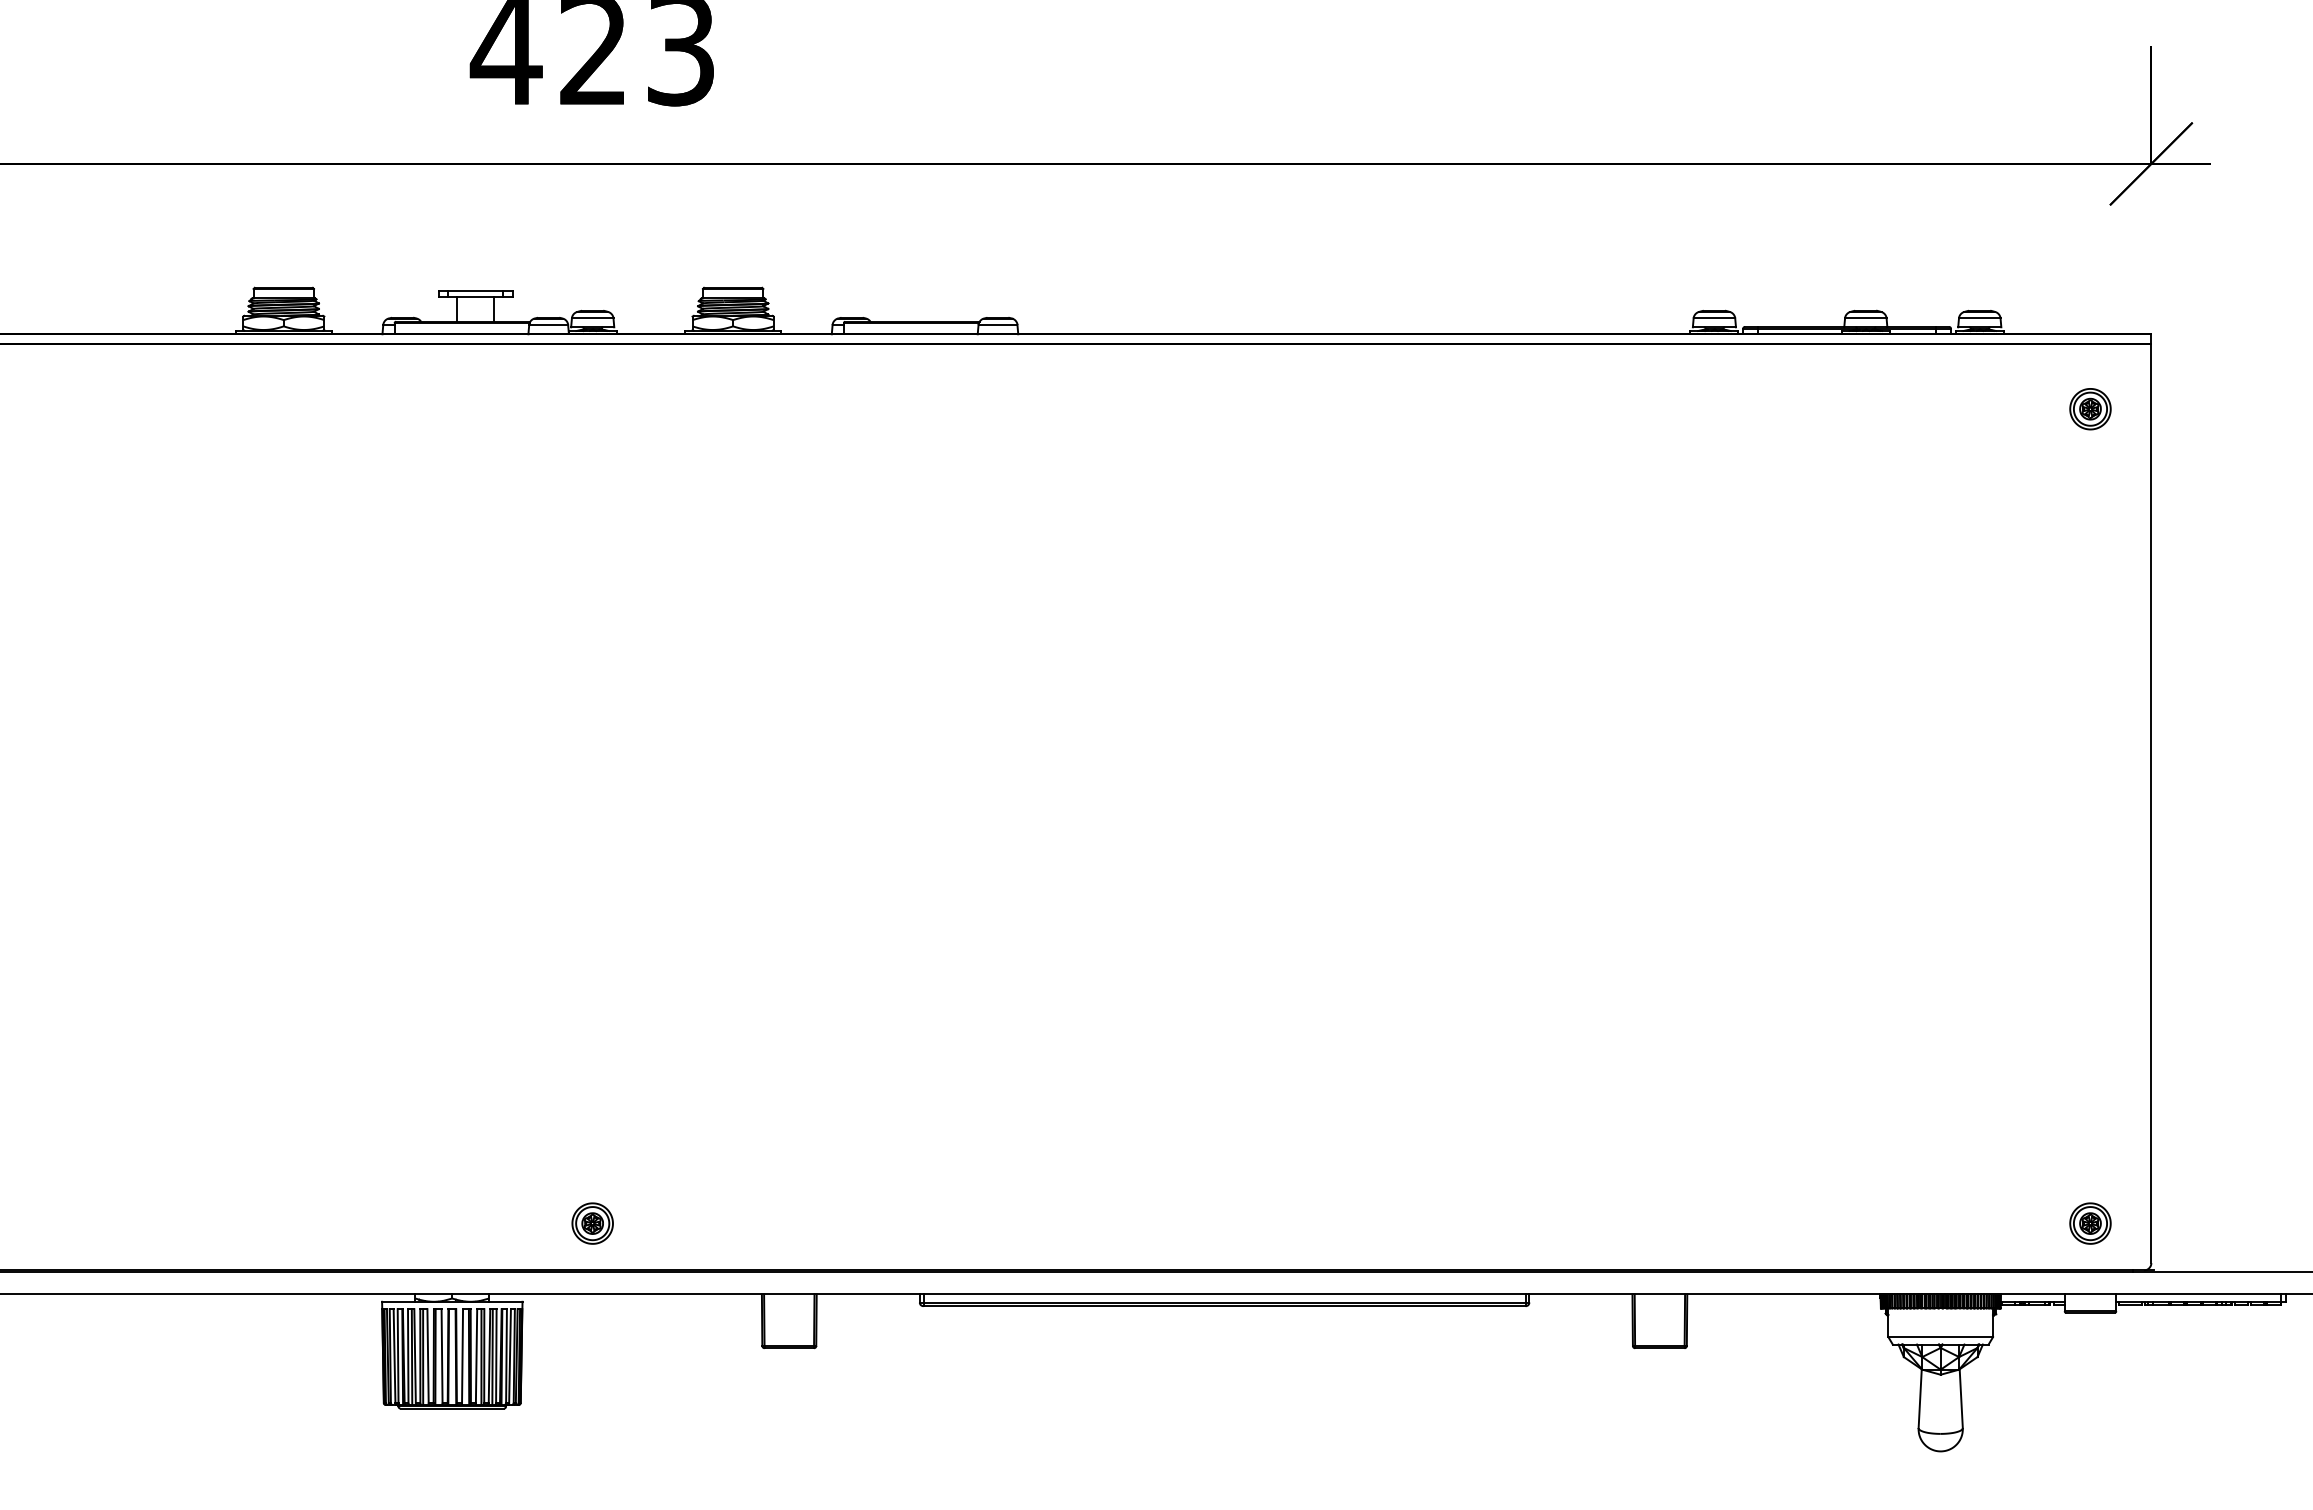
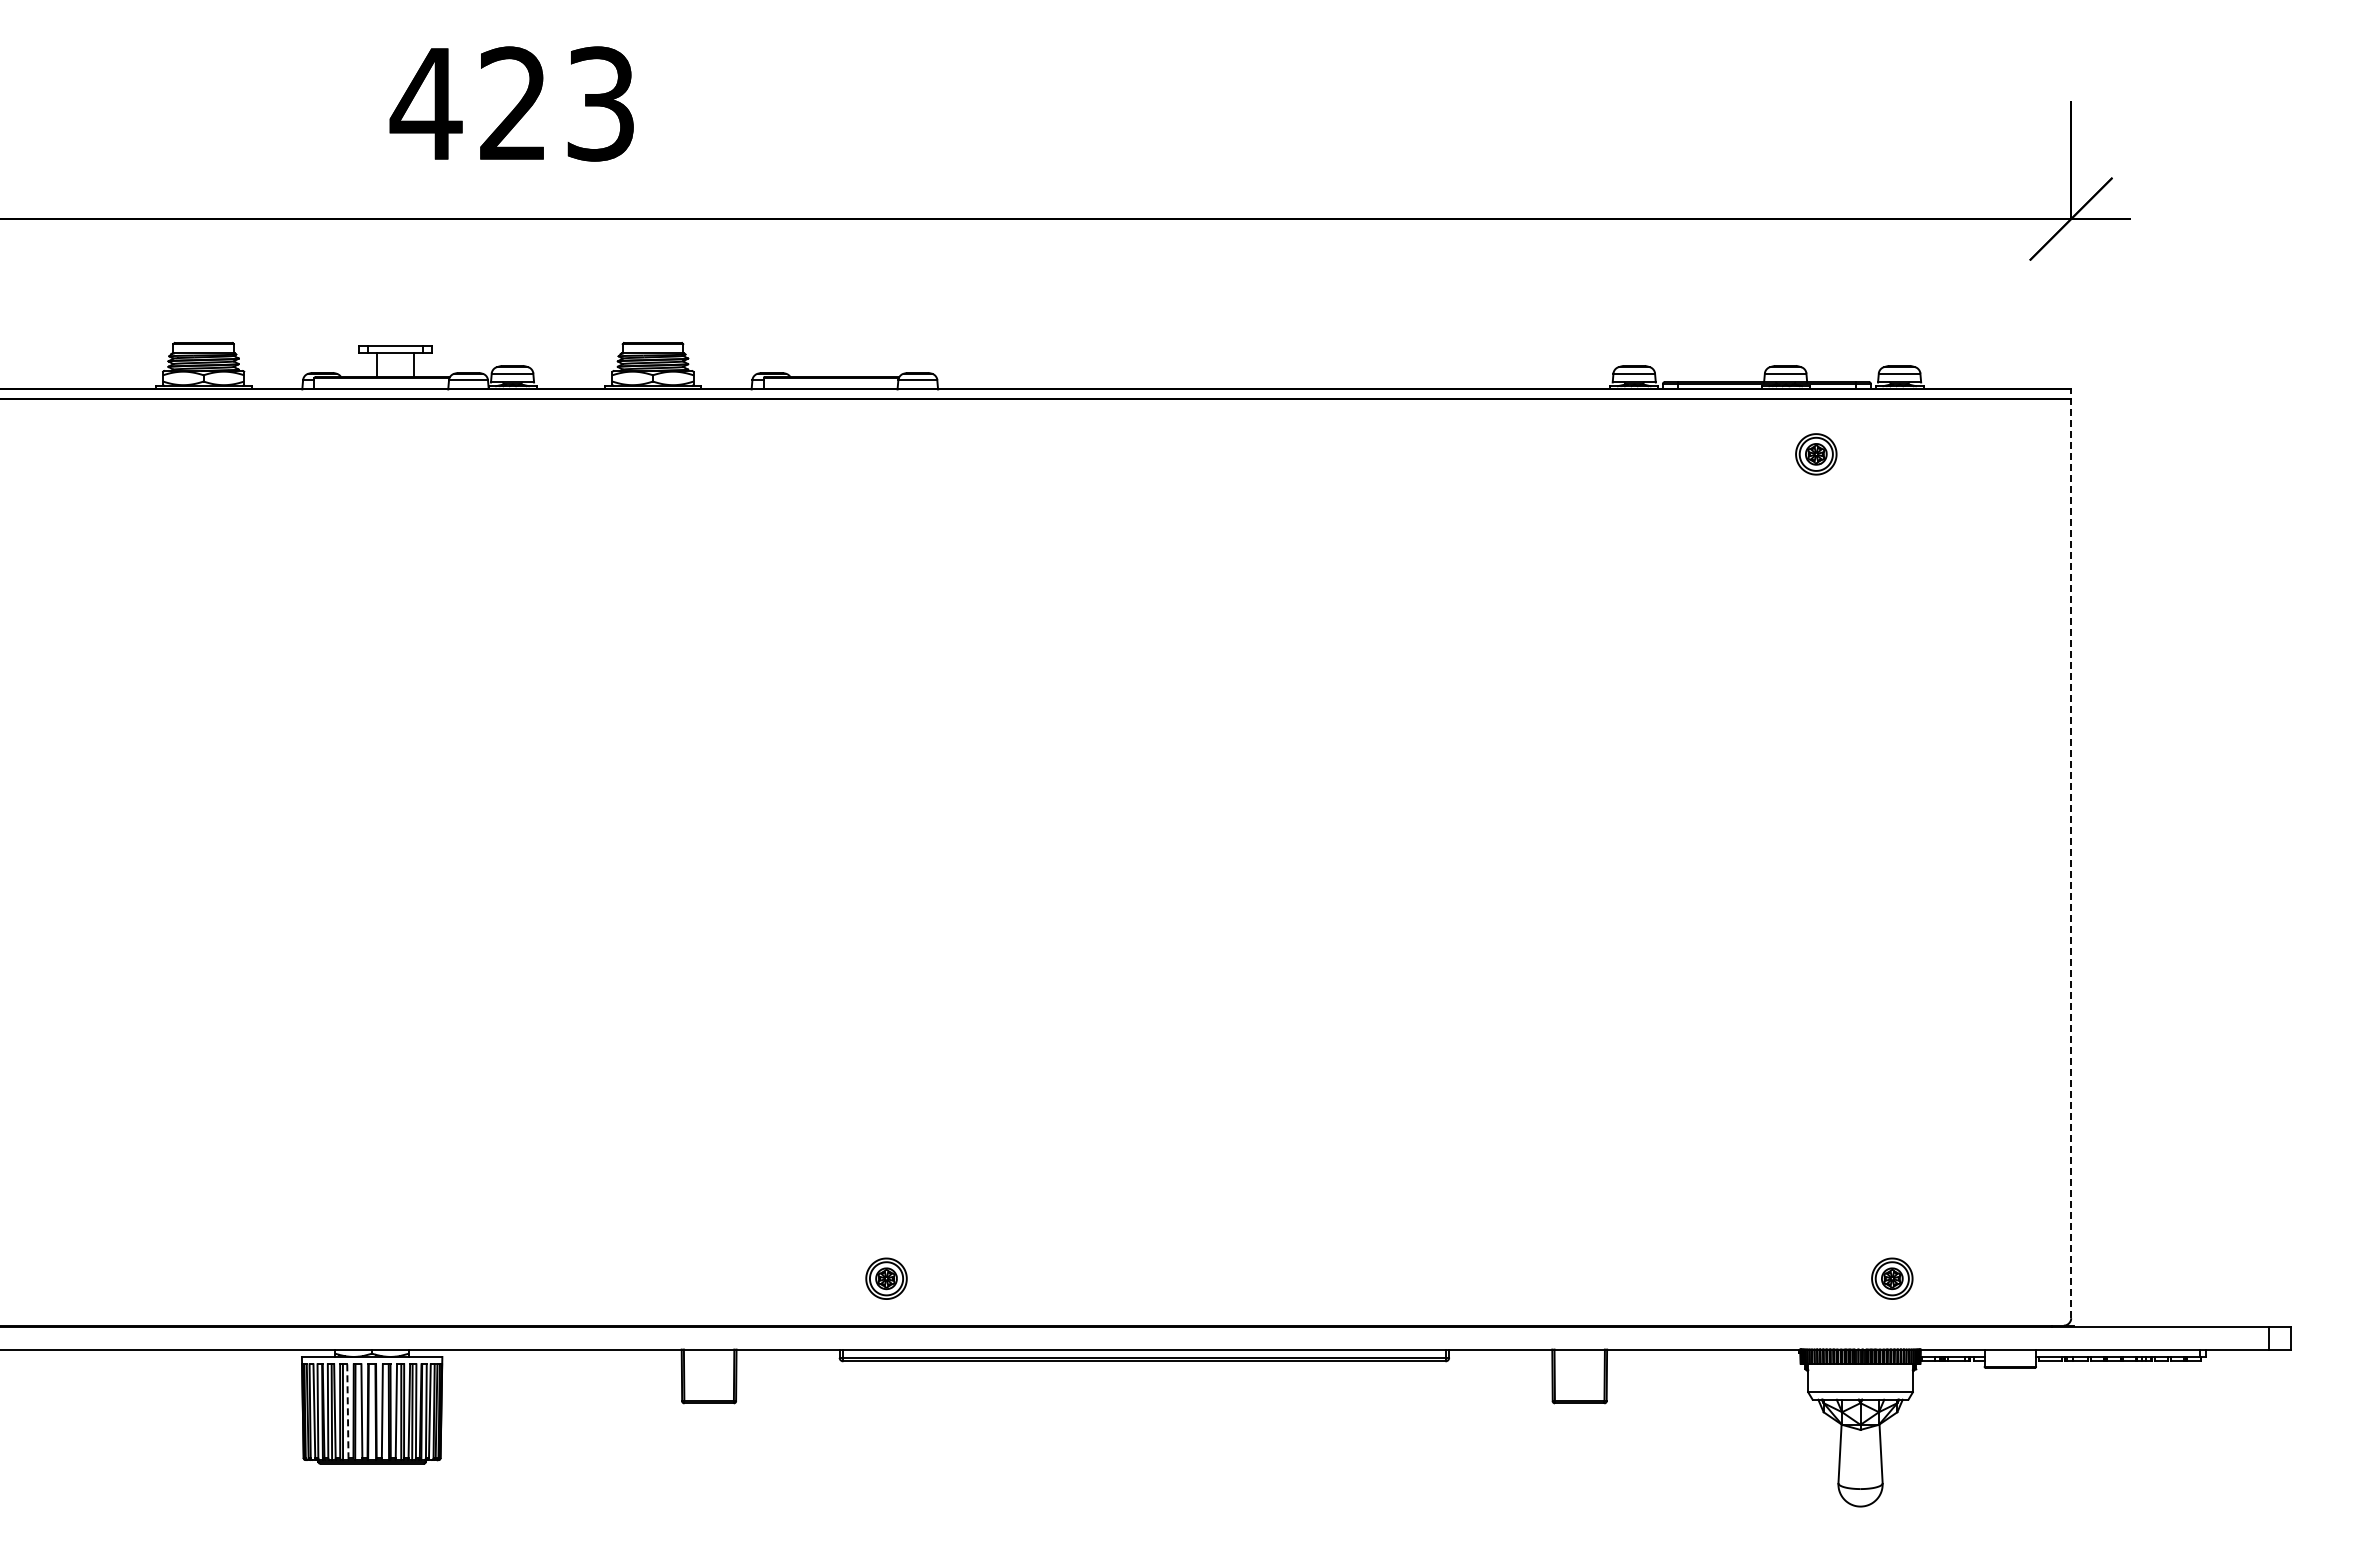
part: (2090, 409) -> (1816, 454), moved
line: (2151, 798) -> (2071, 853), solid -> dashed
part: (592, 1223) -> (886, 1278), moved
part: (2090, 1223) -> (1892, 1278), moved
line: (427, 1356) -> (347, 1411), solid -> dashed

